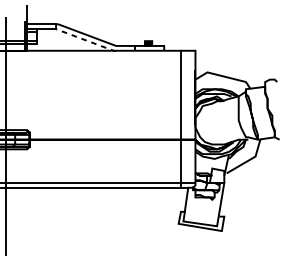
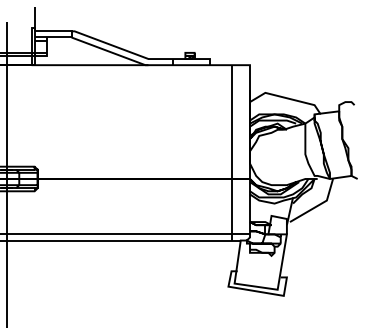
line: (86, 40) -> (110, 52), dashed -> solid

